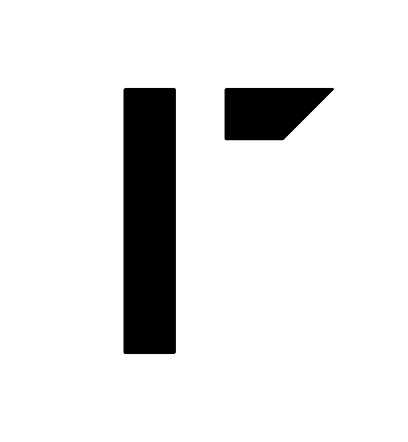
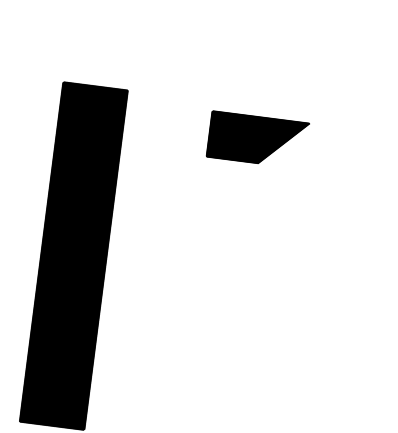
part: (278, 114) -> (257, 140), size x0.7

